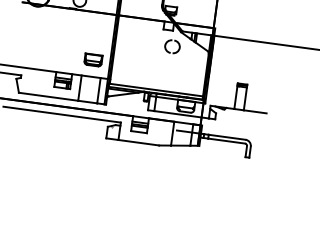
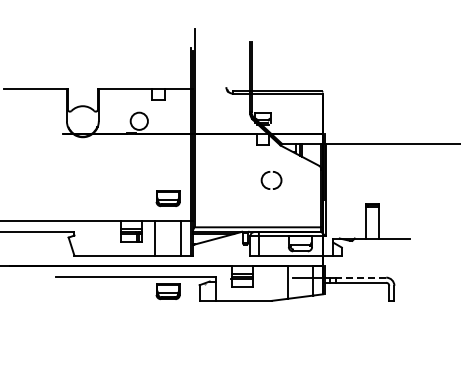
part: (169, 51) -> (268, 187), moved
part: (83, 128) -> (167, 291), added
line: (226, 137) -> (360, 277), solid -> dashed

